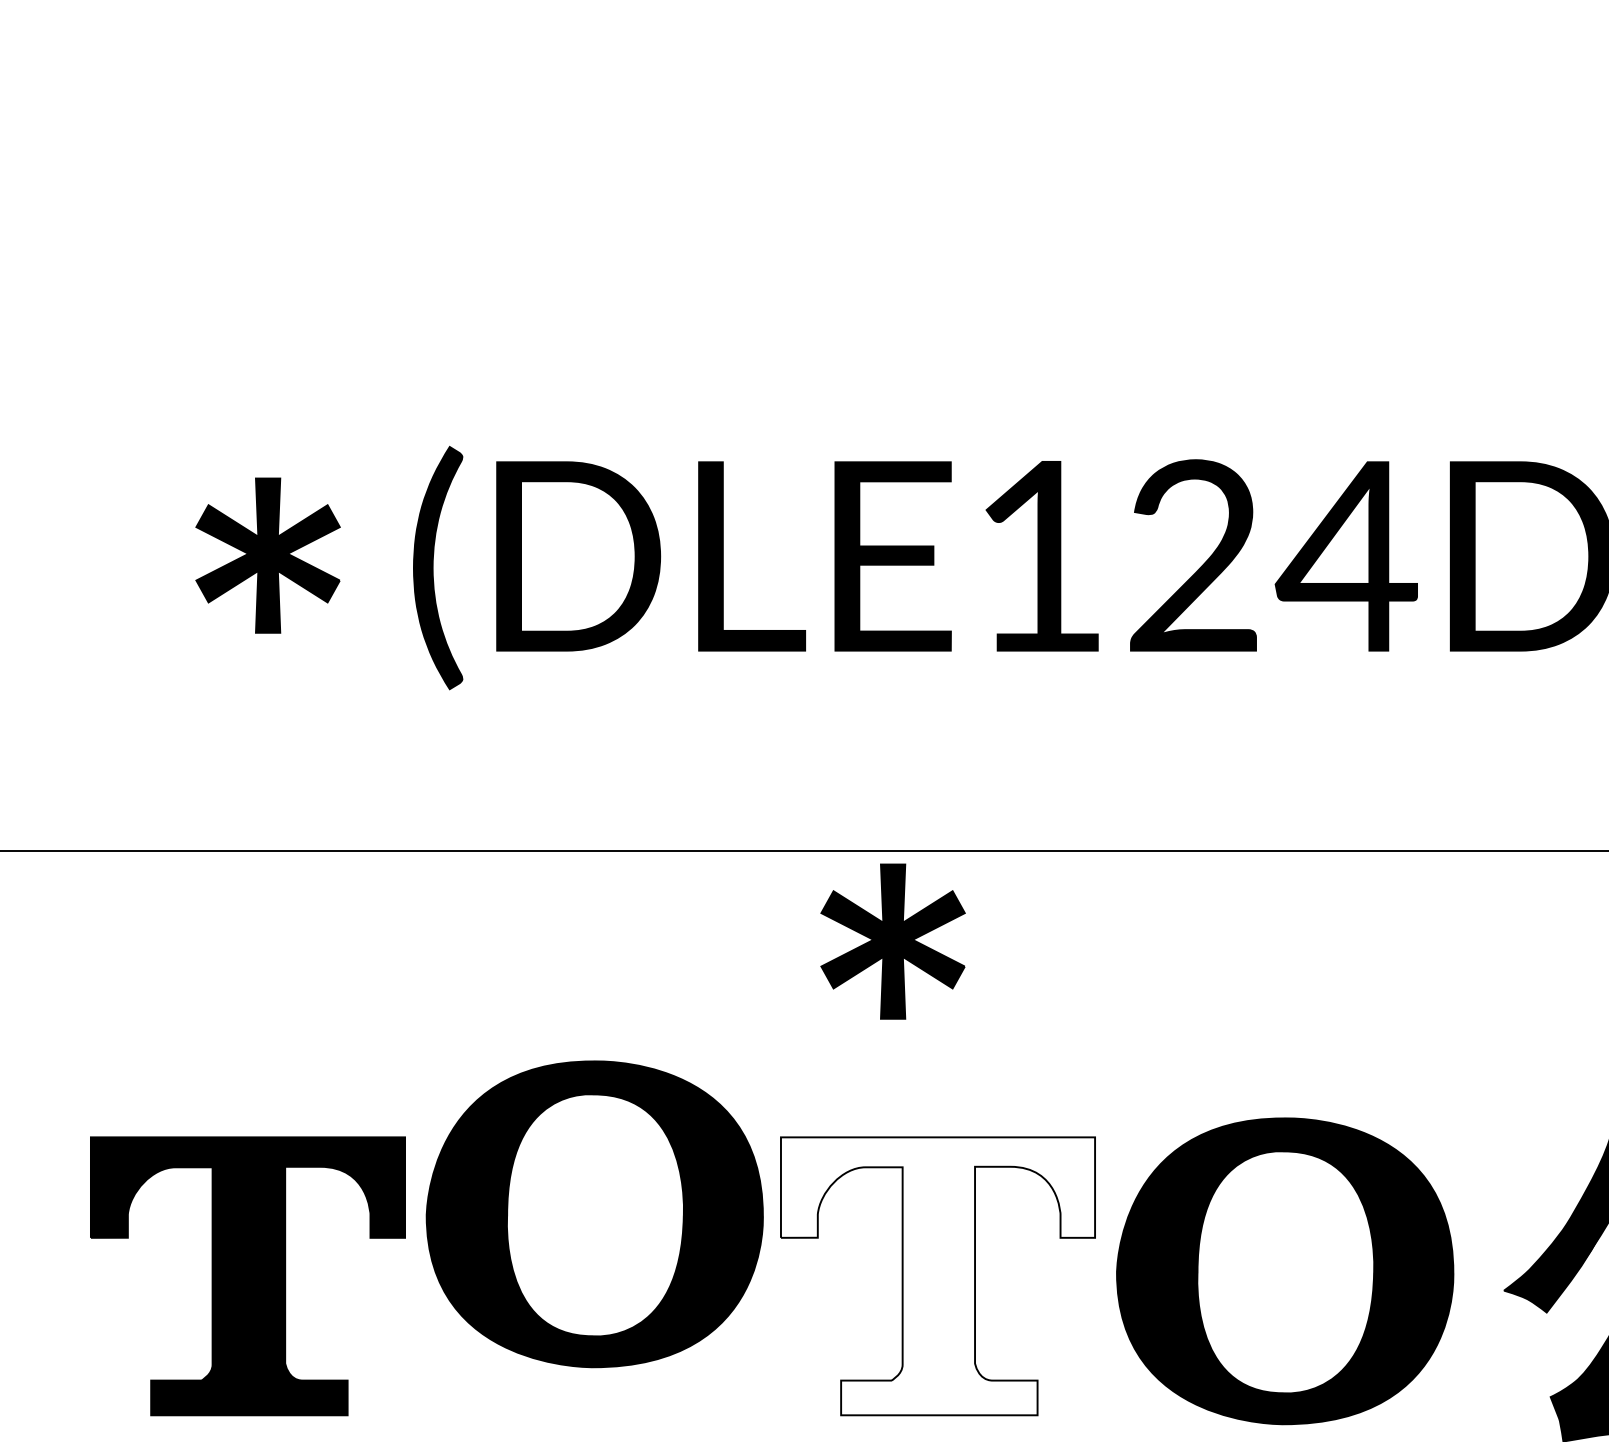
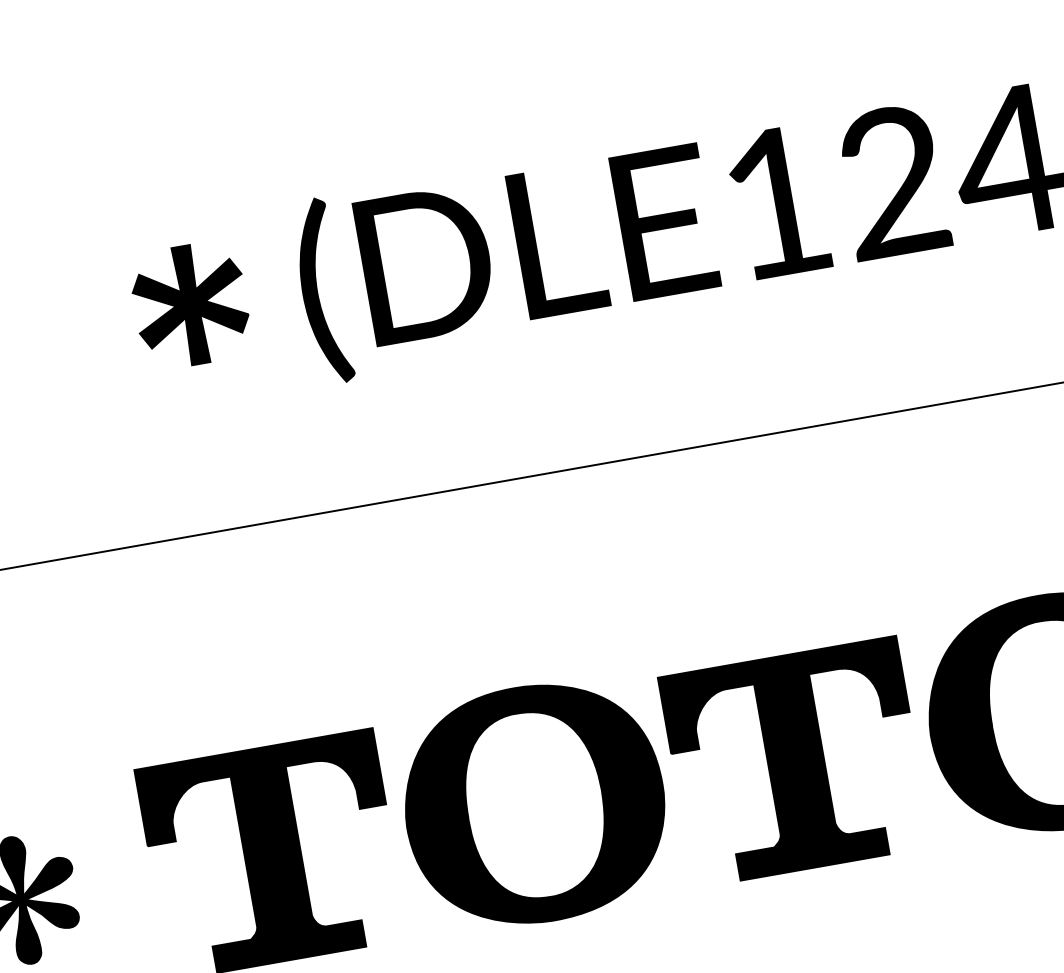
part: (892, 941) -> (716, 514), removed
part: (594, 1214) -> (534, 804), moved
fill: (937, 1276) -> (795, 762), added

